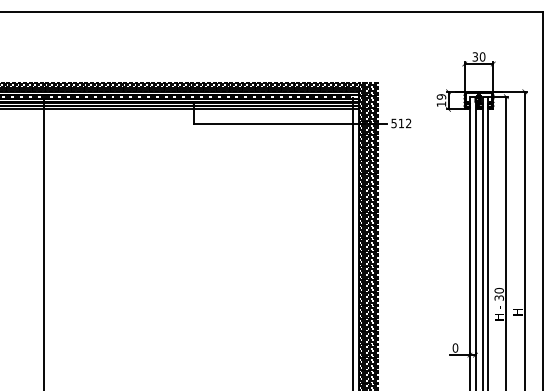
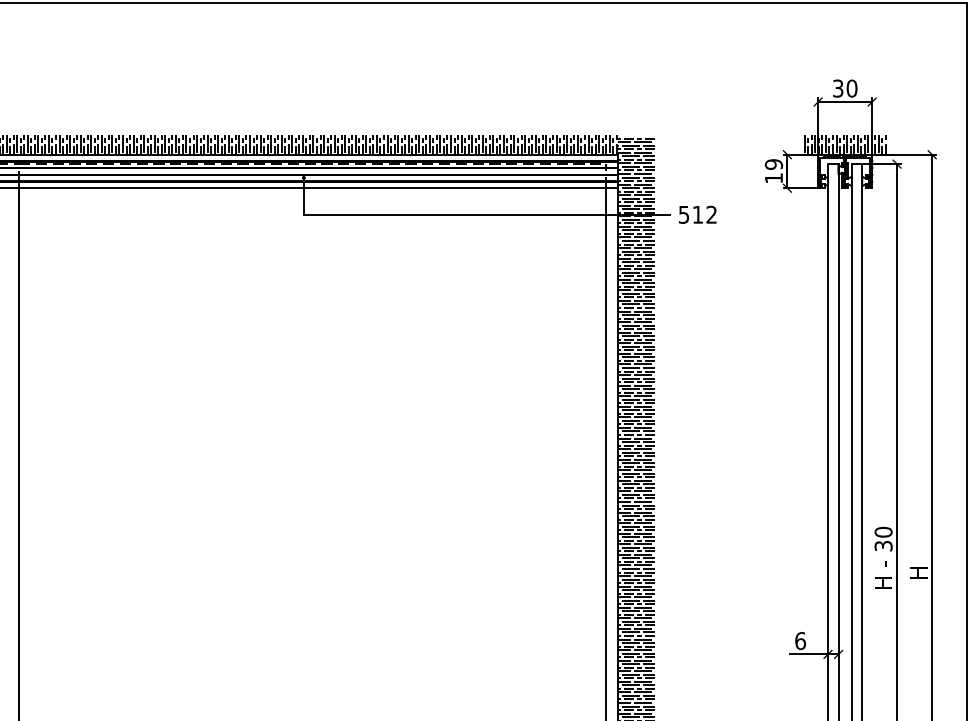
hatch: (478, 86) -> (844, 144), added
text: (455, 347) -> (800, 639), 0 -> 6

